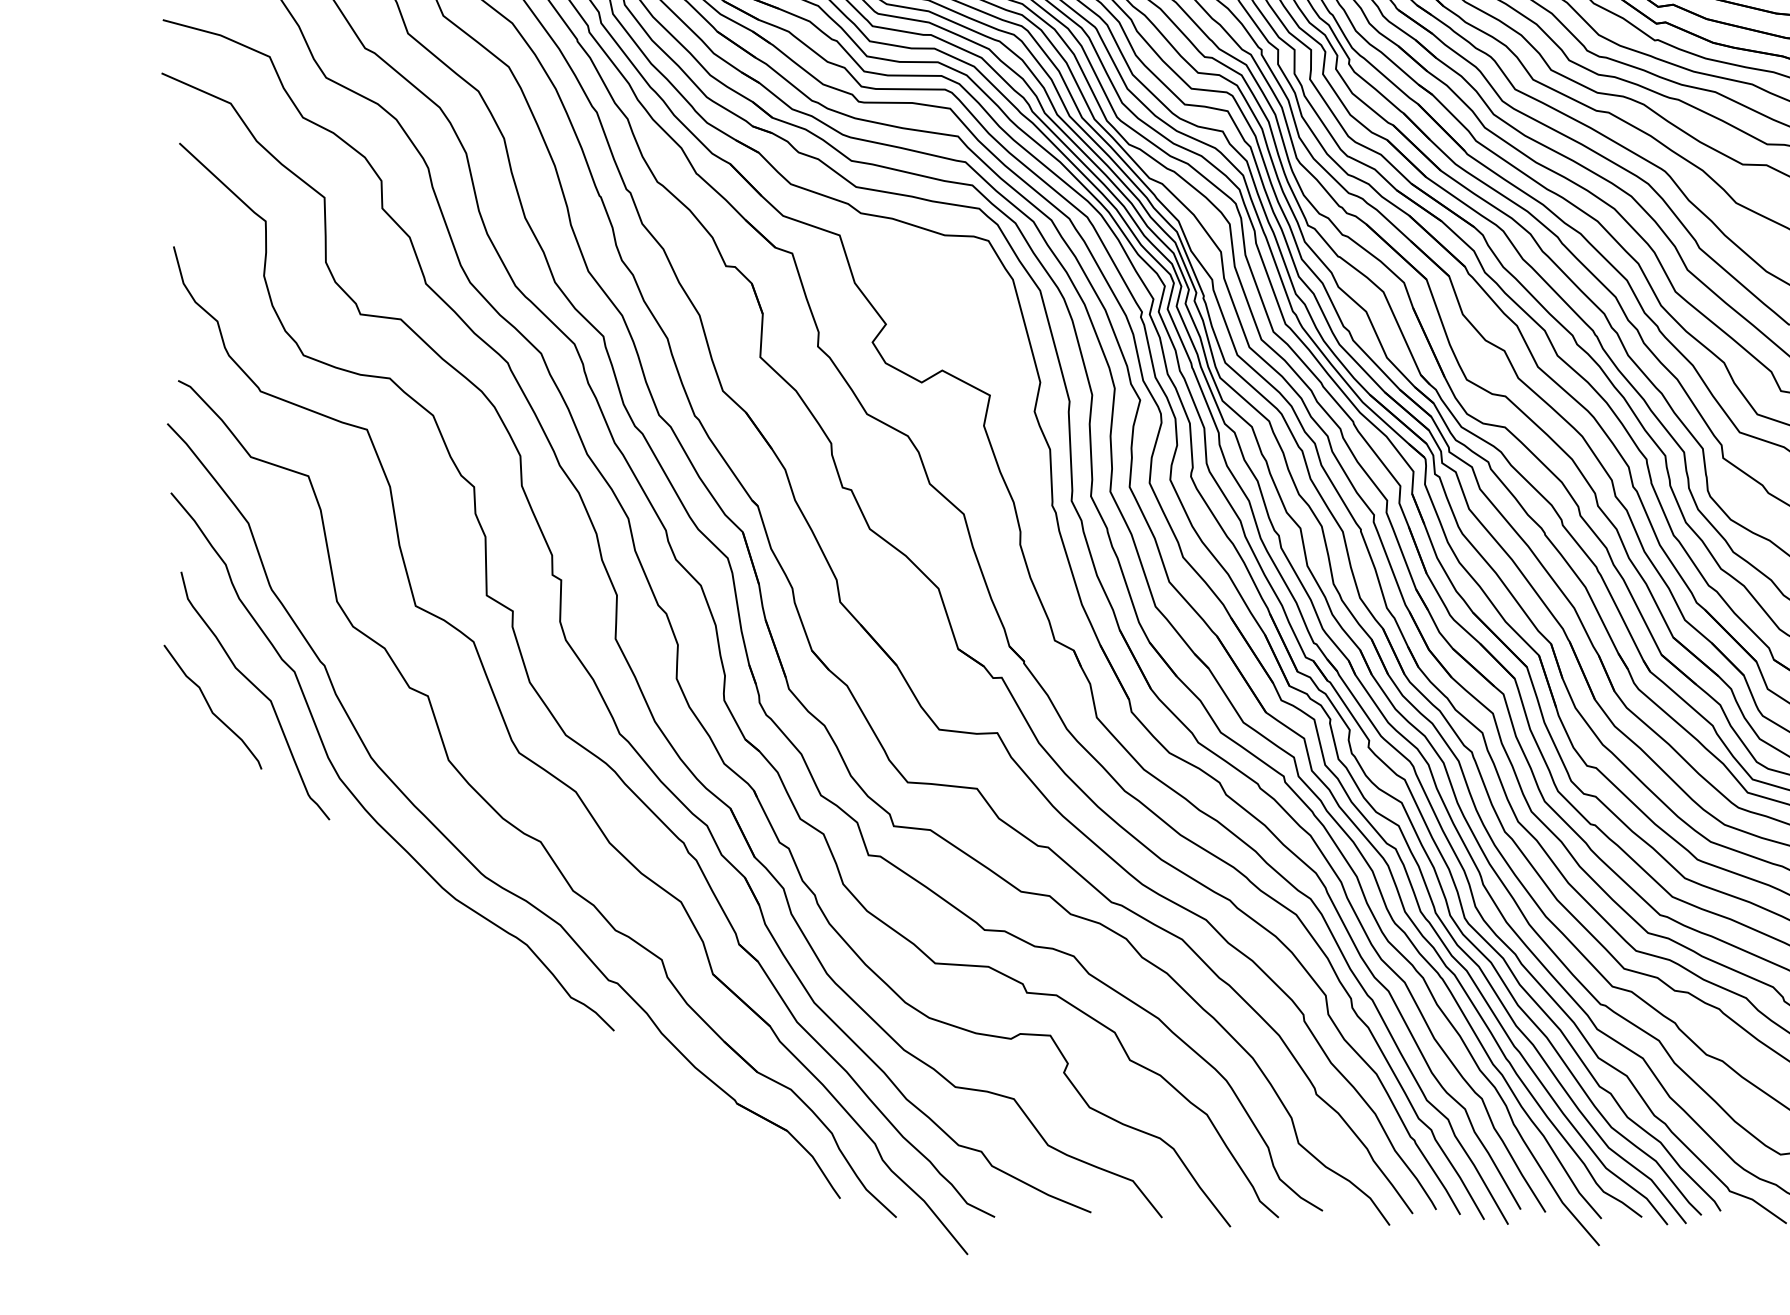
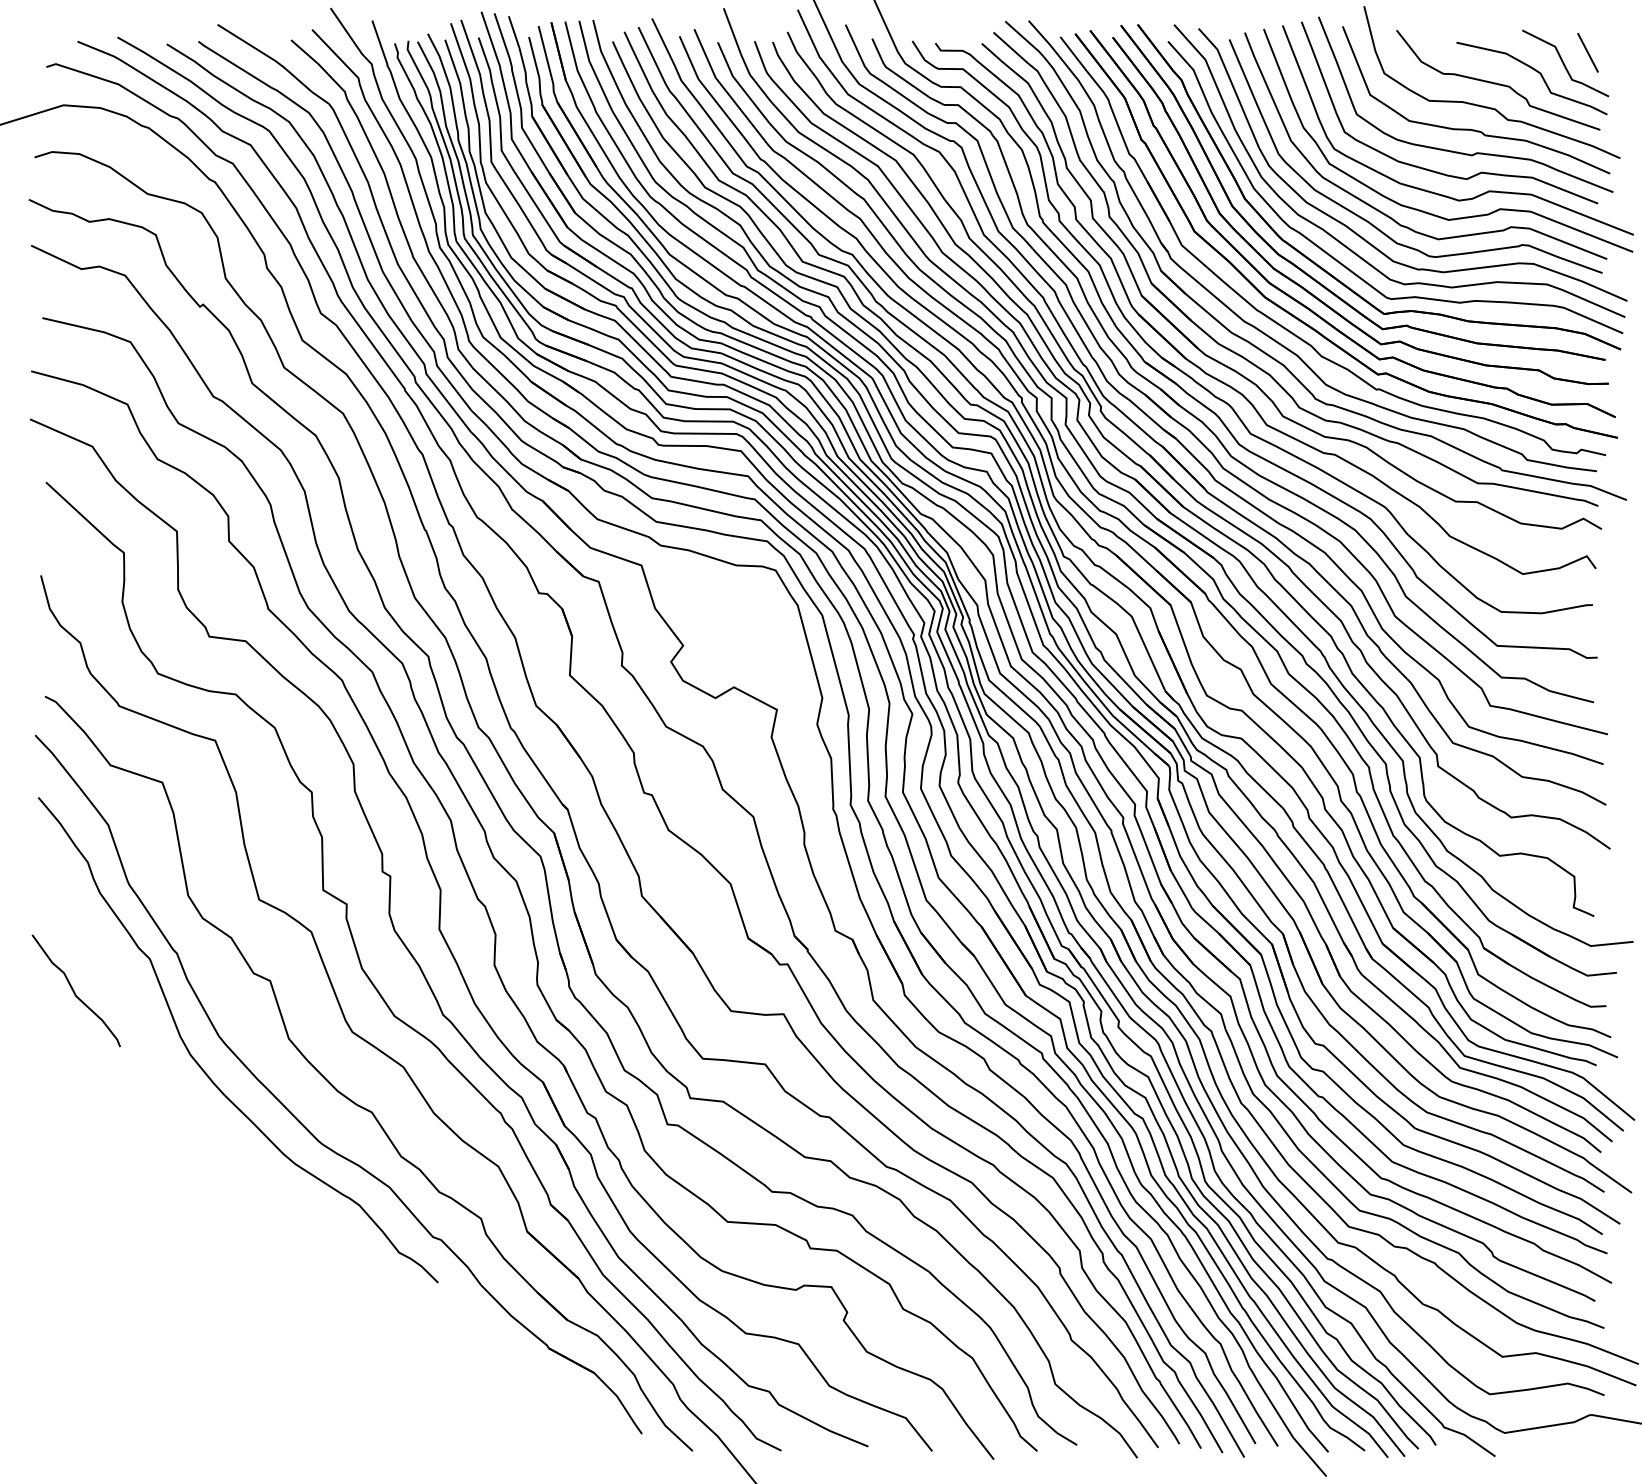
curve: (258, 691) -> (117, 976), removed

